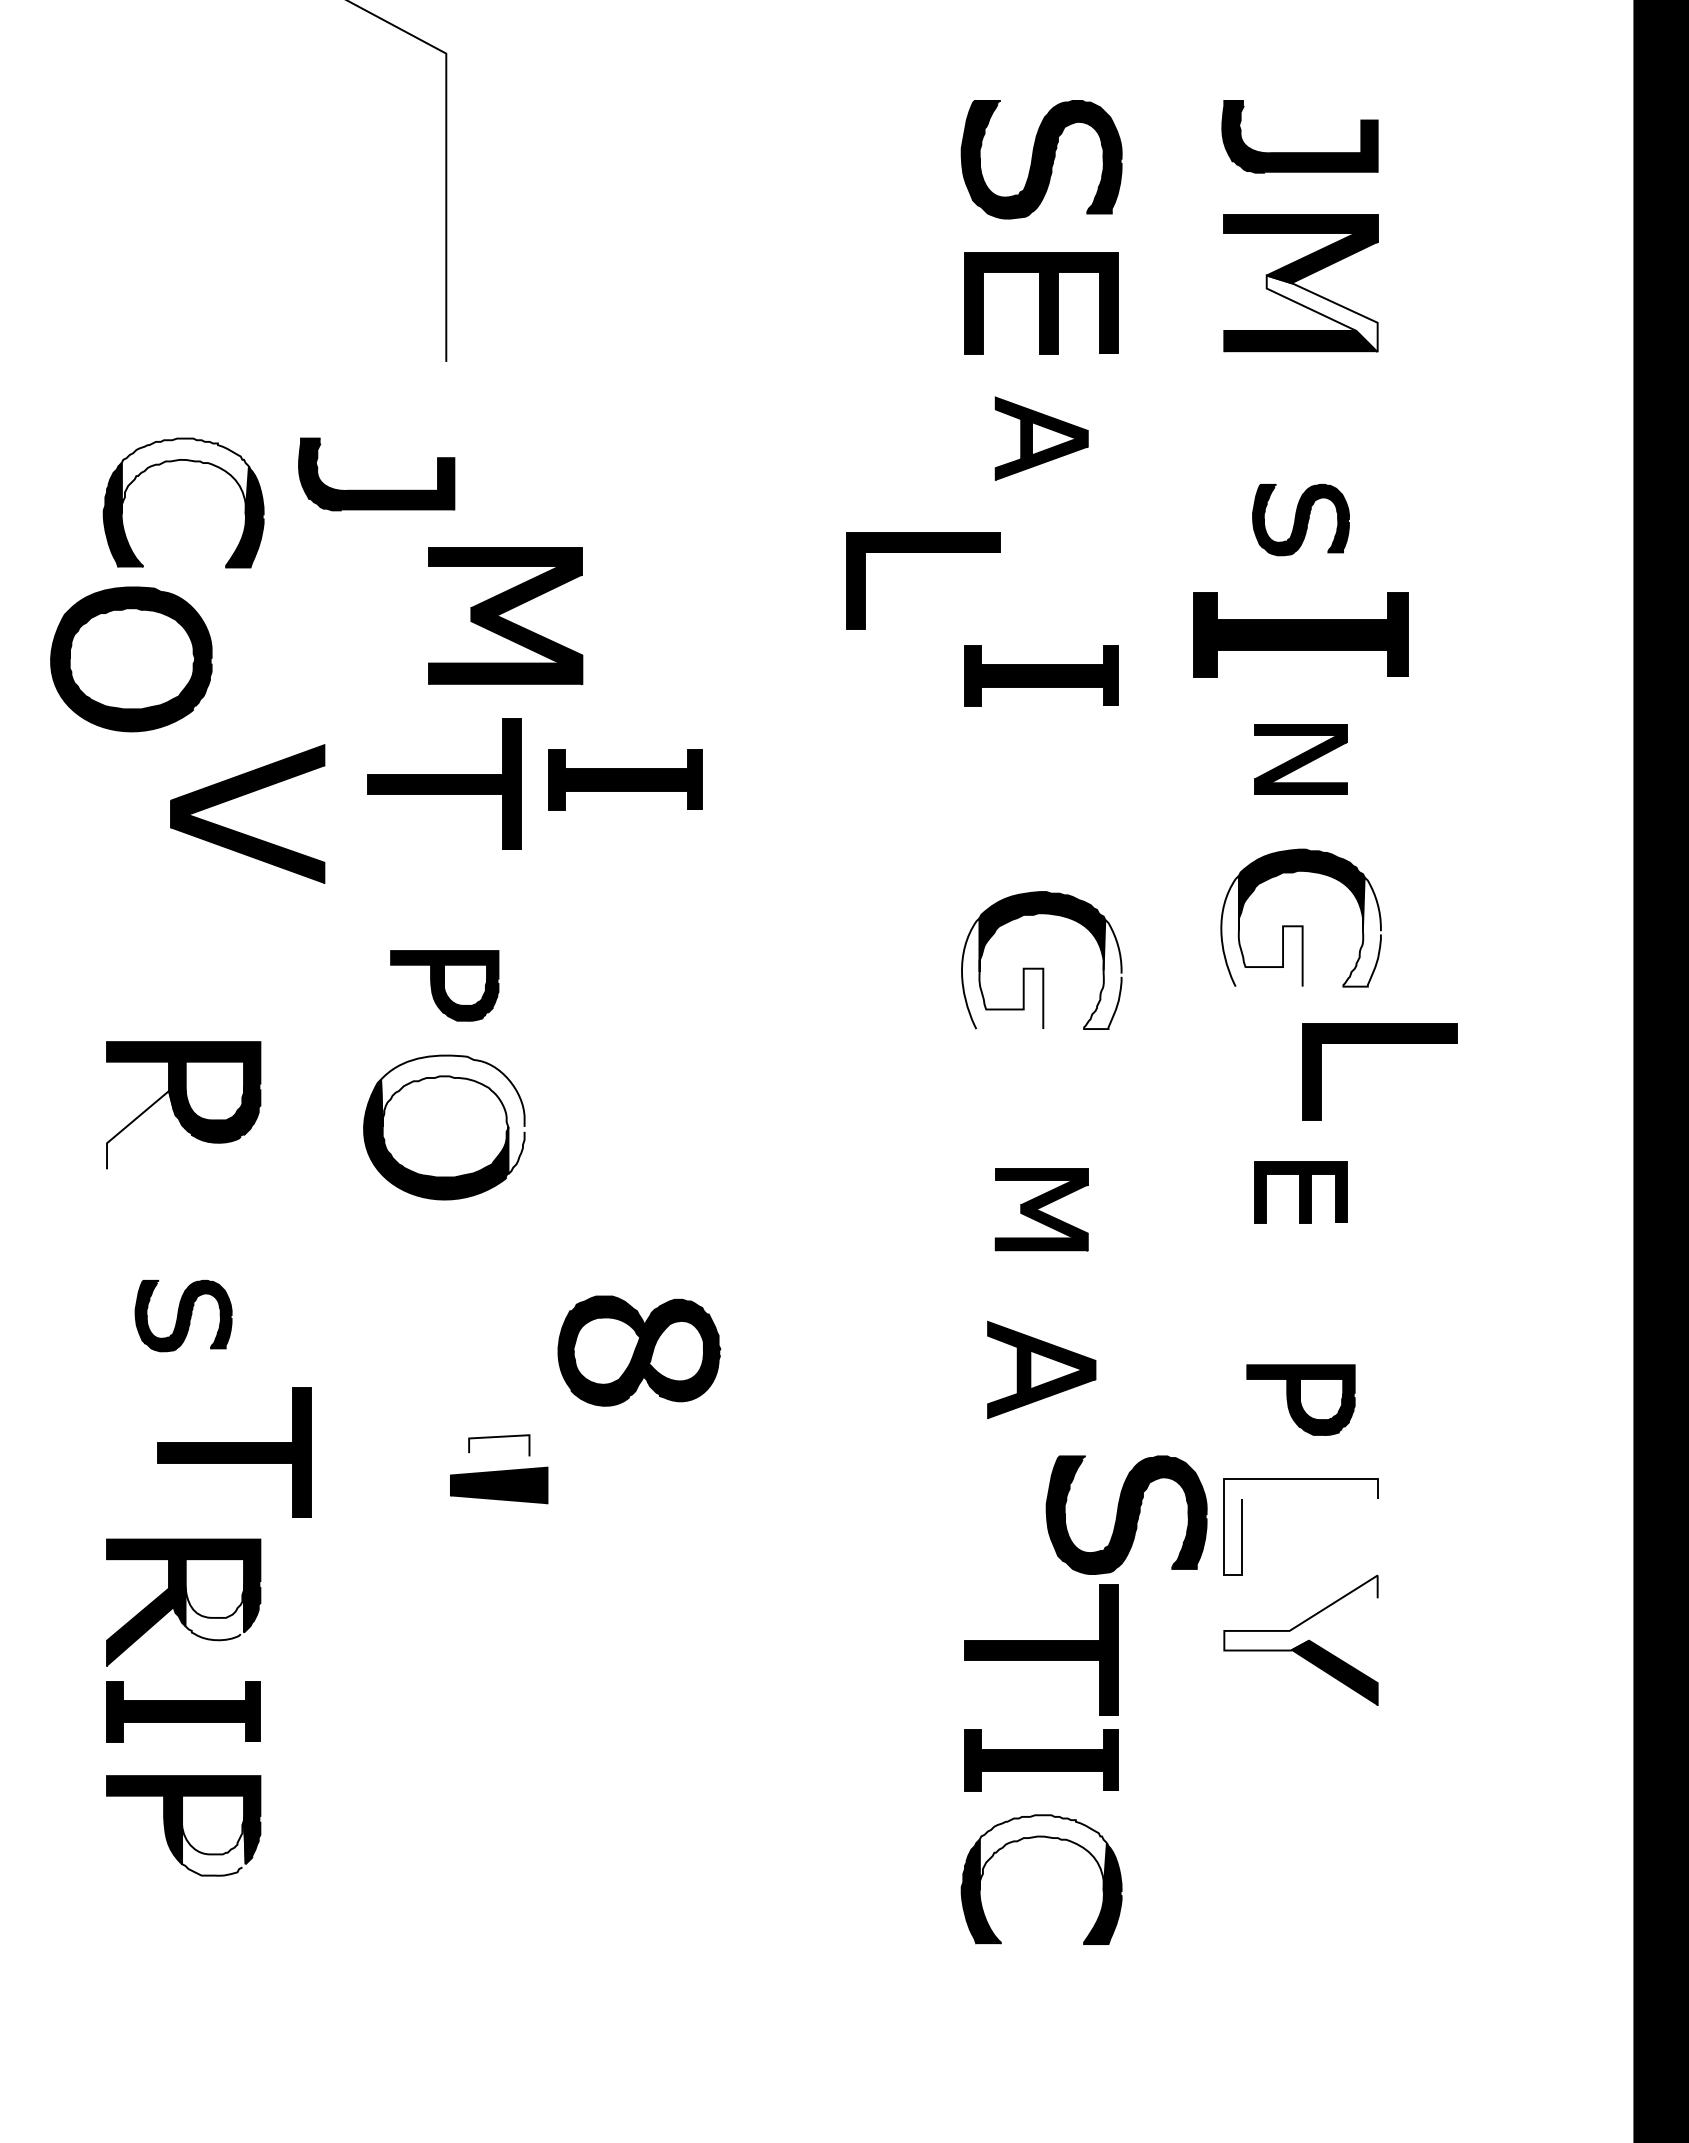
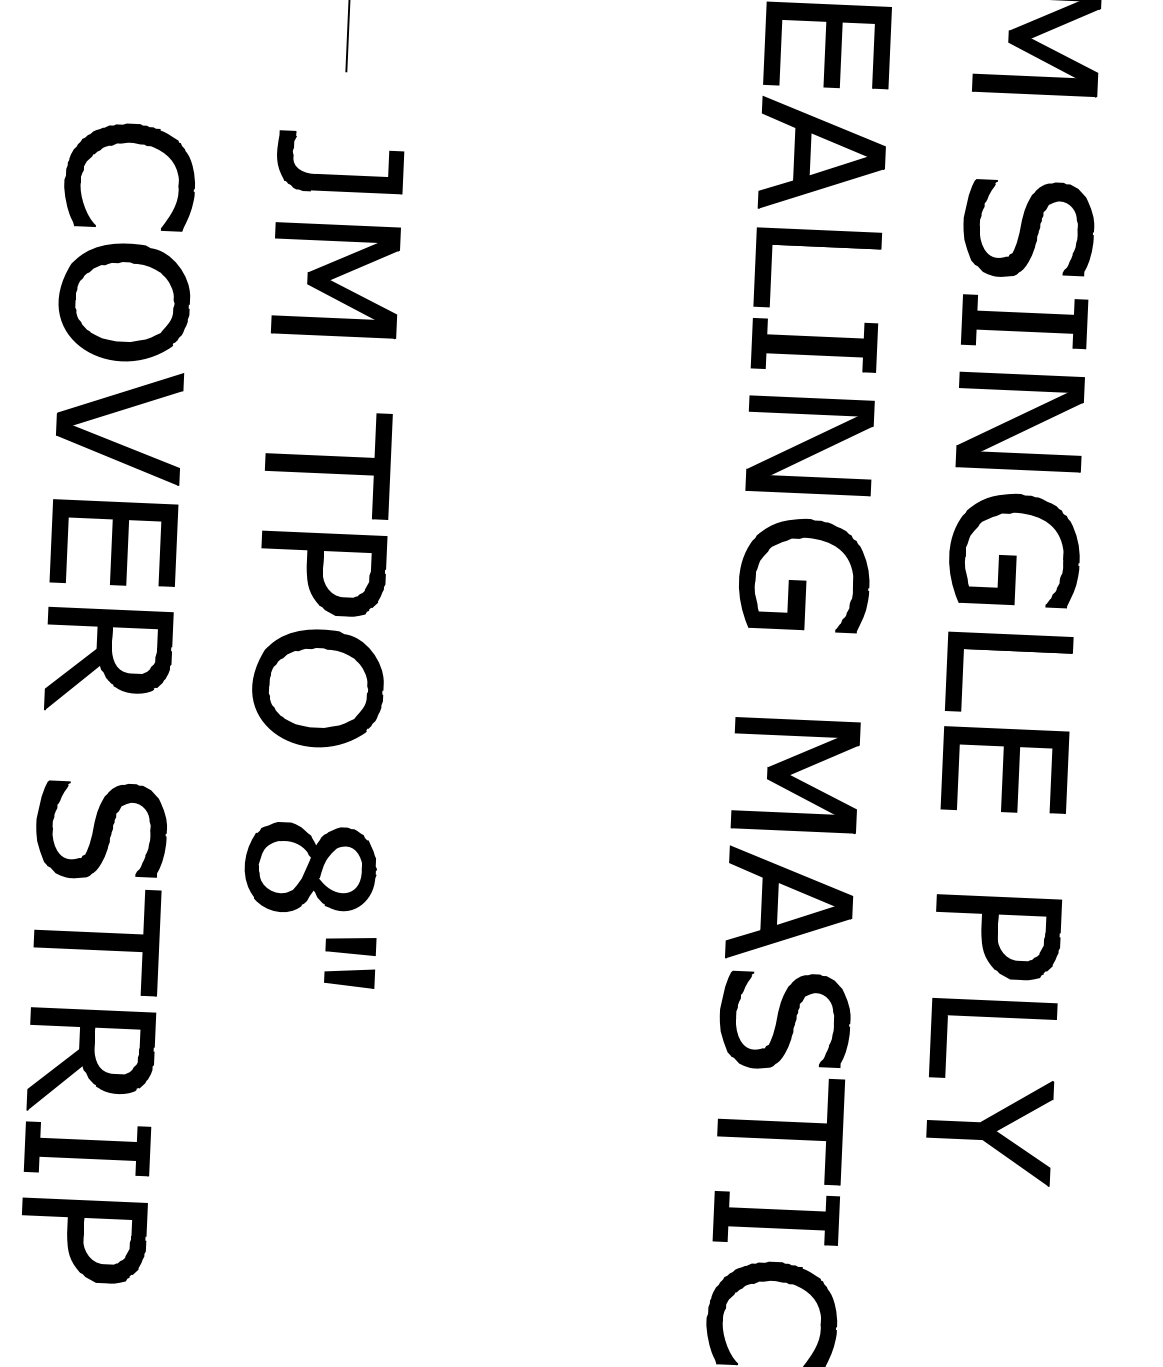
fill: (1321, 313) -> (1052, 64), added
part: (1041, 438) -> (822, 154), size x1.67
fill: (184, 475) -> (131, 154), added
part: (376, 489) -> (339, 174), moved
part: (1300, 519) -> (1028, 229), size x1.67
part: (923, 552) -> (818, 246), moved
part: (505, 616) -> (335, 281), moved
part: (1300, 634) -> (1024, 321), size x0.71
part: (131, 659) -> (124, 302), moved
part: (1300, 759) -> (1019, 422), size x1.67
part: (625, 779) -> (475, 414), removed
part: (444, 783) -> (327, 463), moved
part: (239, 797) -> (113, 413), moved
part: (1041, 800) -> (809, 446), added
fill: (1261, 930) -> (982, 558), added
fill: (1361, 931) -> (1062, 562), added
part: (183, 958) -> (113, 543), added
fill: (1002, 973) -> (772, 584), added
fill: (1102, 974) -> (852, 588), added
part: (444, 985) -> (322, 574), size x1.43
part: (1379, 1043) -> (1009, 650), moved
fill: (452, 1114) -> (324, 678), added
fill: (140, 1130) -> (73, 680), added
part: (1300, 1192) -> (1004, 770), size x1.67
part: (1041, 1209) -> (795, 775), size x1.67
part: (183, 1315) -> (101, 830), size x1.67
part: (639, 1350) -> (310, 867), moved
part: (1041, 1369) -> (789, 904), size x1.43
part: (1300, 1399) -> (997, 937), size x1.43
fill: (499, 1445) -> (351, 946), added
part: (234, 1452) -> (96, 940), moved
part: (499, 1485) -> (349, 978), size x0.62
part: (1126, 1514) -> (784, 1020), moved
fill: (1300, 1527) -> (992, 1040), added
fill: (214, 1599) -> (116, 1060), added
fill: (1300, 1612) -> (989, 1108), added
fill: (213, 1835) -> (107, 1250), added
fill: (1042, 1852) -> (773, 1292), added

